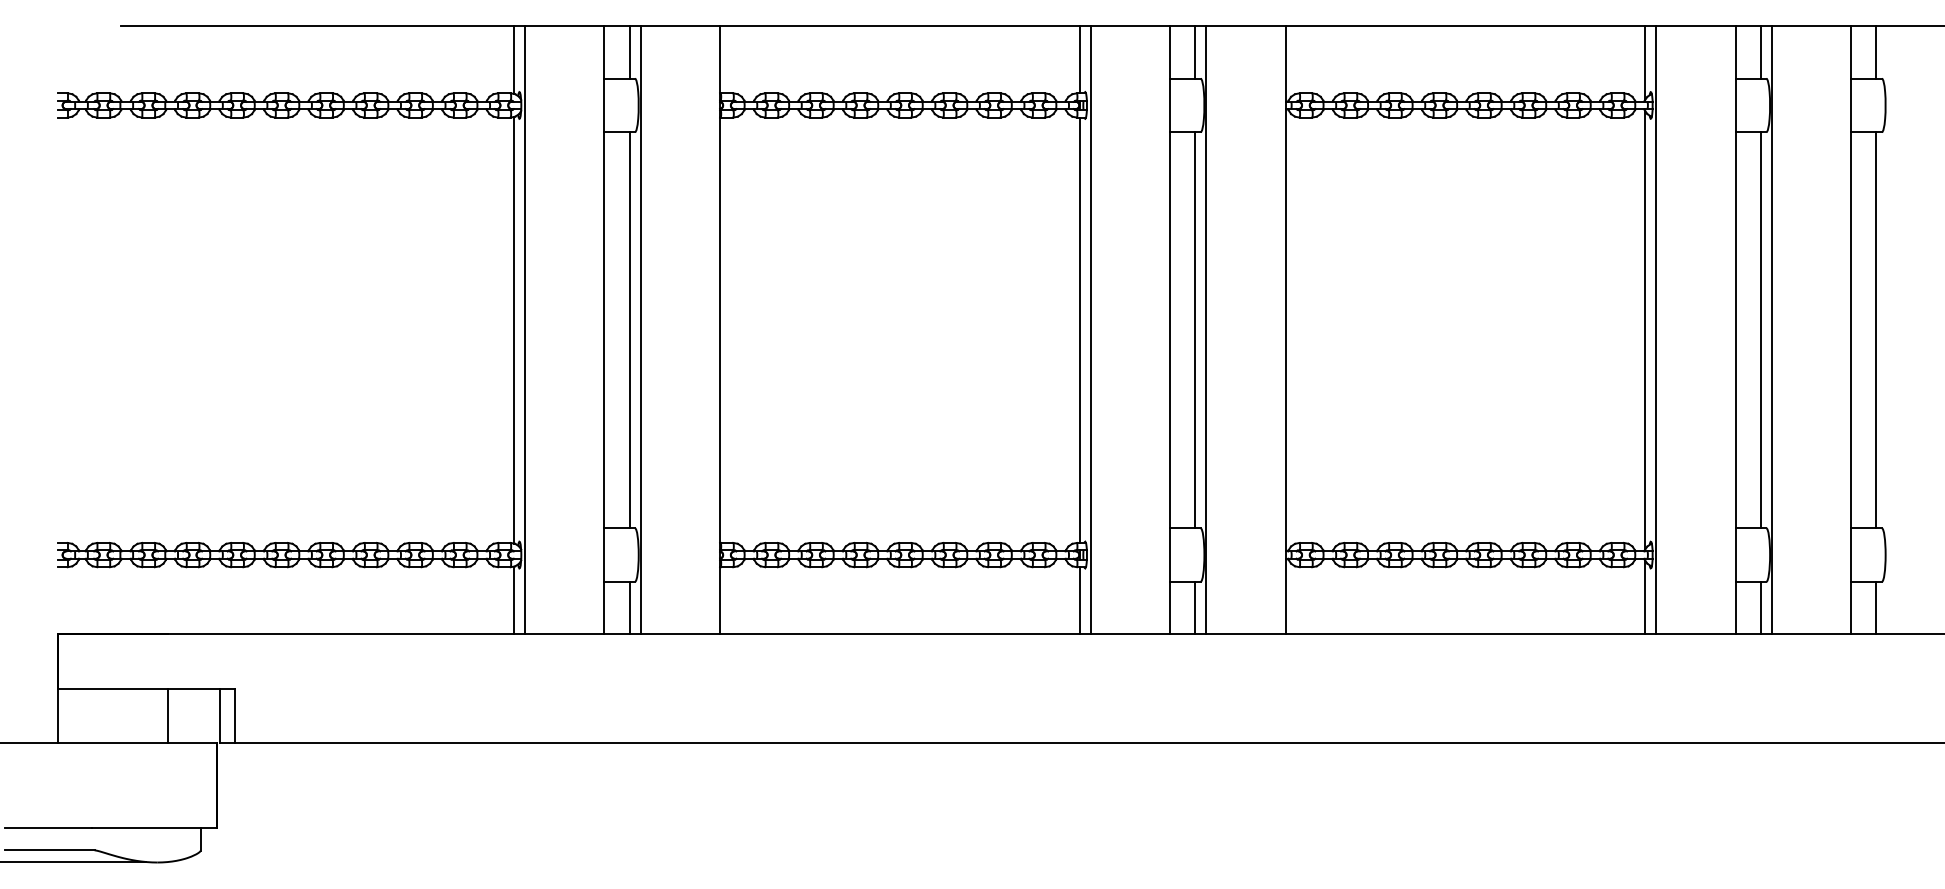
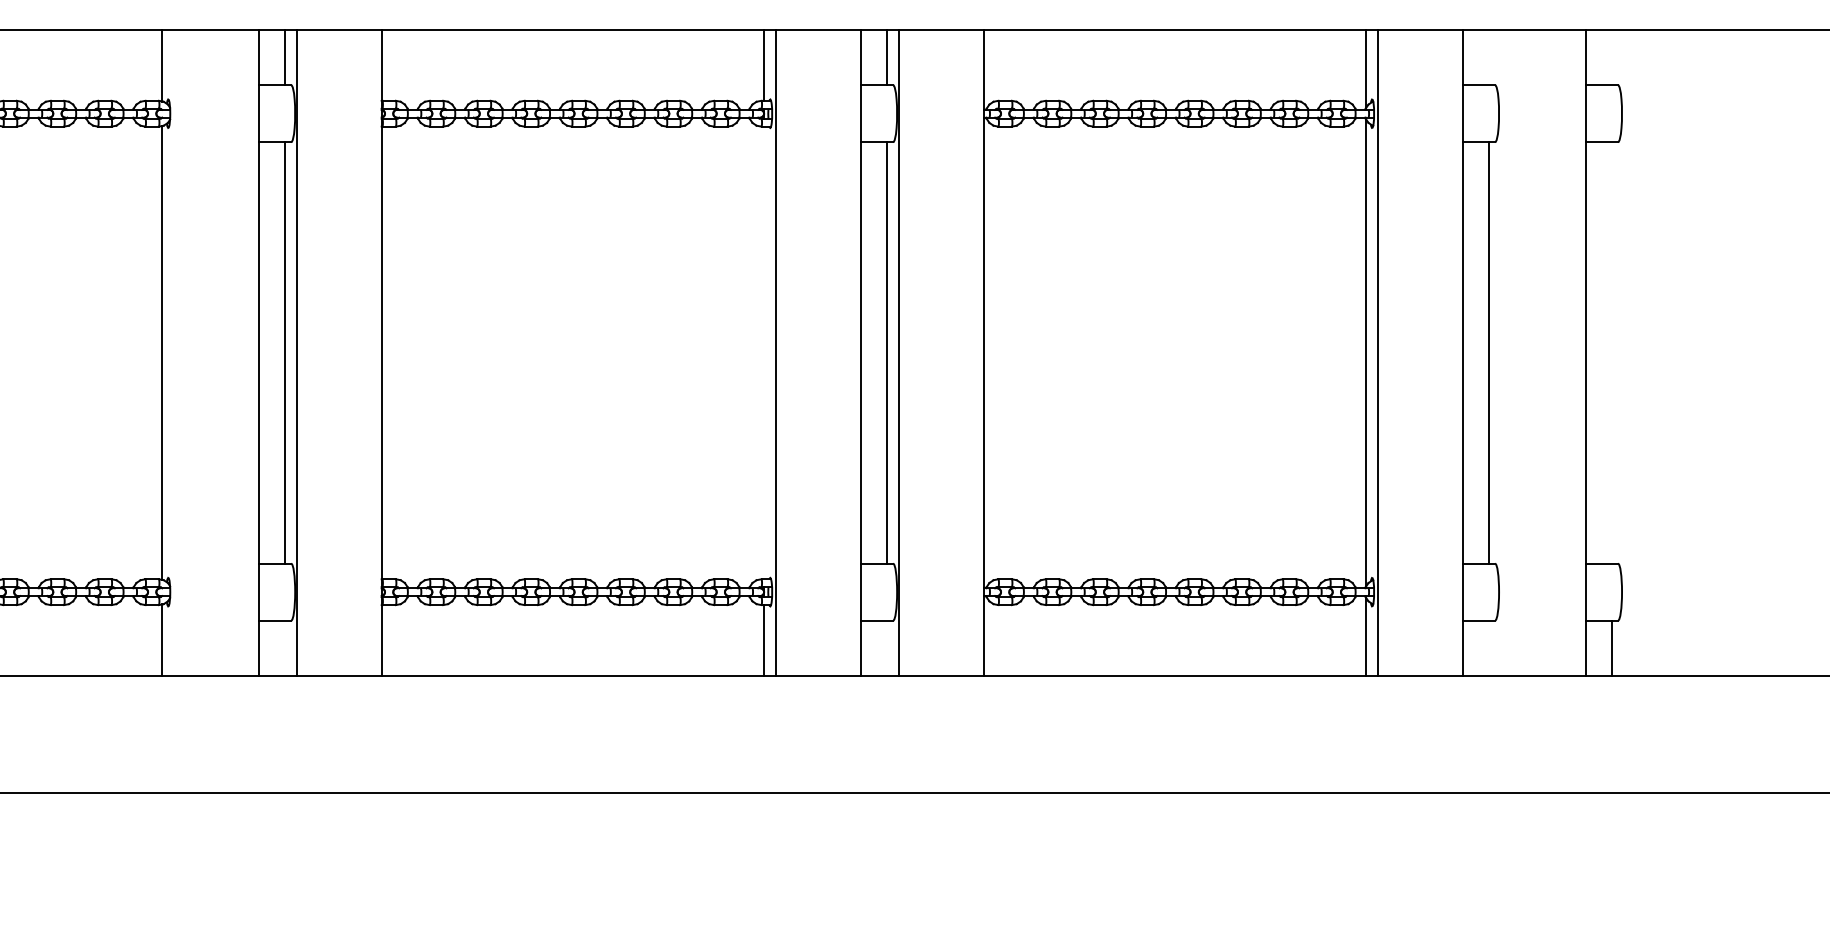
line: (1760, 52) -> (1488, 57), removed
line: (1876, 52) -> (1612, 57), removed
line: (1079, 329) -> (764, 352), removed
line: (525, 330) -> (174, 353), removed
line: (1771, 330) -> (1500, 353), removed
line: (1876, 330) -> (1612, 353), removed
line: (629, 607) -> (285, 647), removed
line: (1195, 607) -> (887, 647), removed
line: (1760, 607) -> (1488, 647), removed

